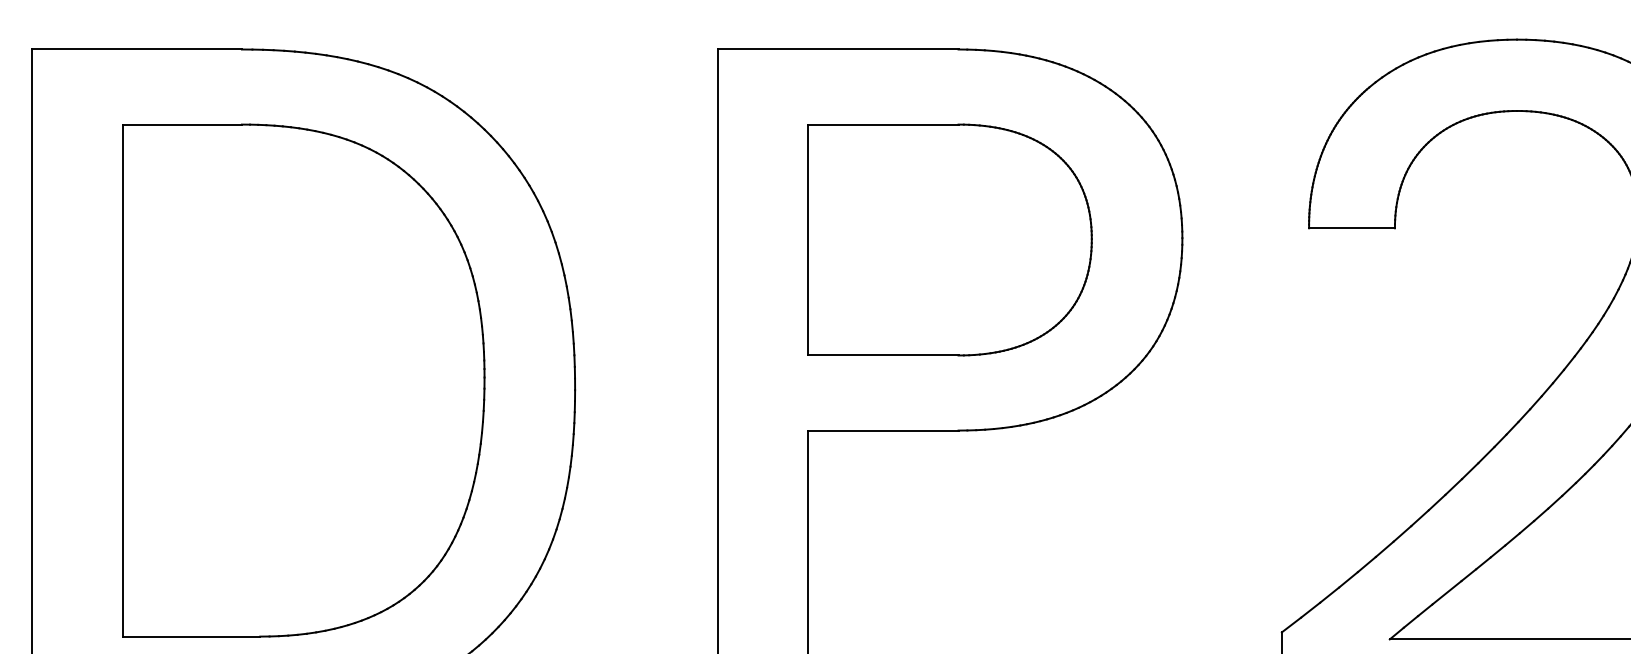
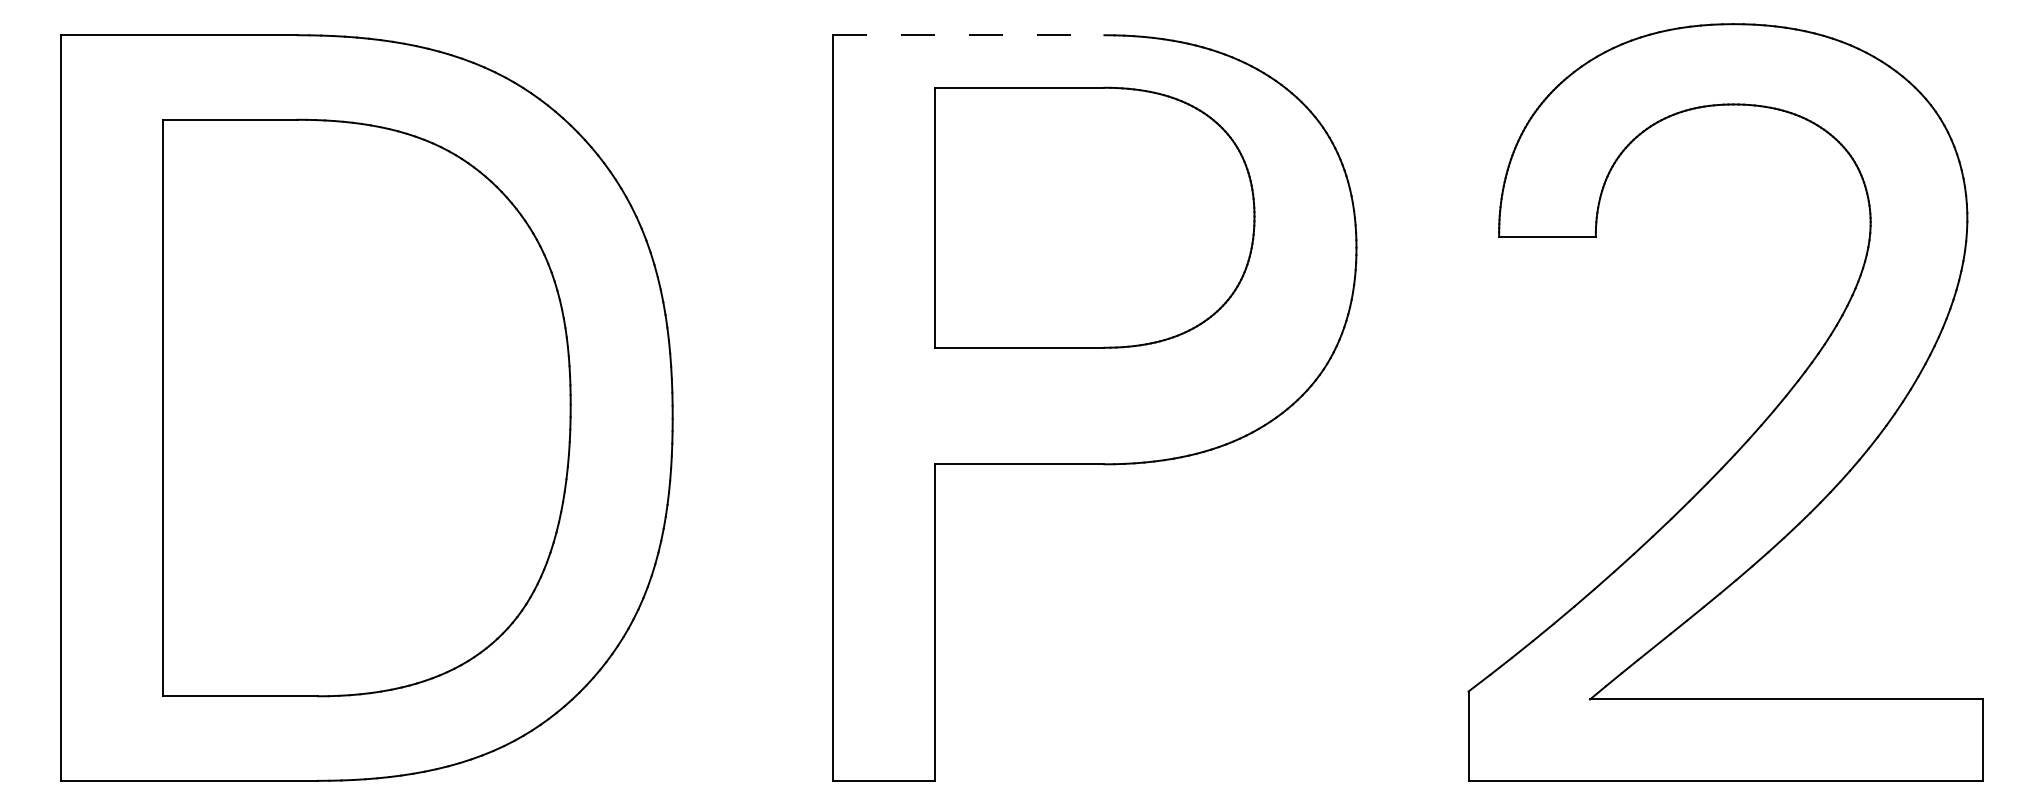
line: (837, 49) -> (968, 35), solid -> dashed
part: (949, 239) -> (1094, 217), moved

